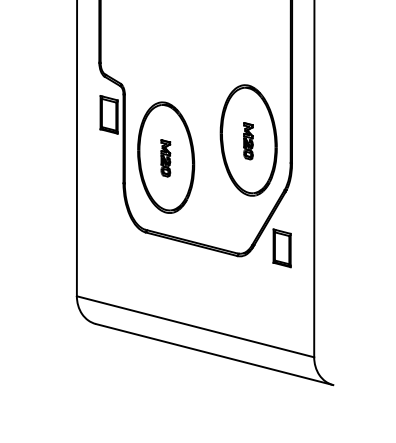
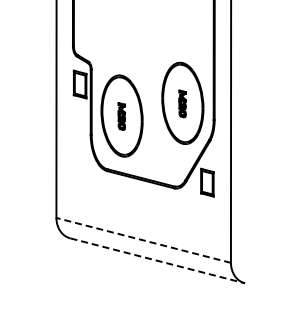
line: (195, 326) -> (143, 240), solid -> dashed
line: (215, 354) -> (158, 260), solid -> dashed

